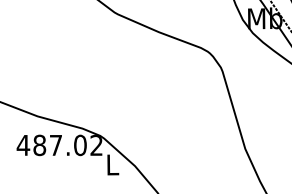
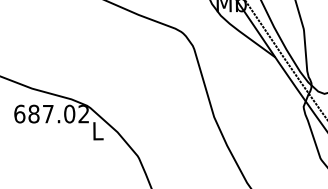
text: (23, 144) -> (19, 113), 487.02 -> 687.02

